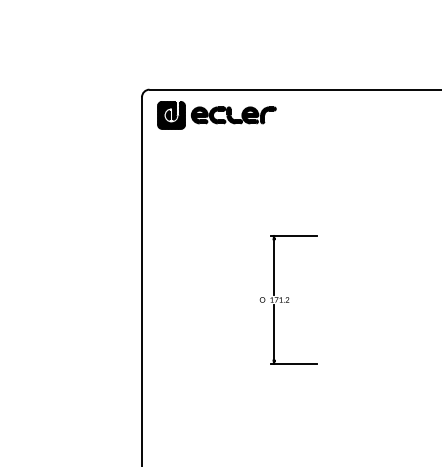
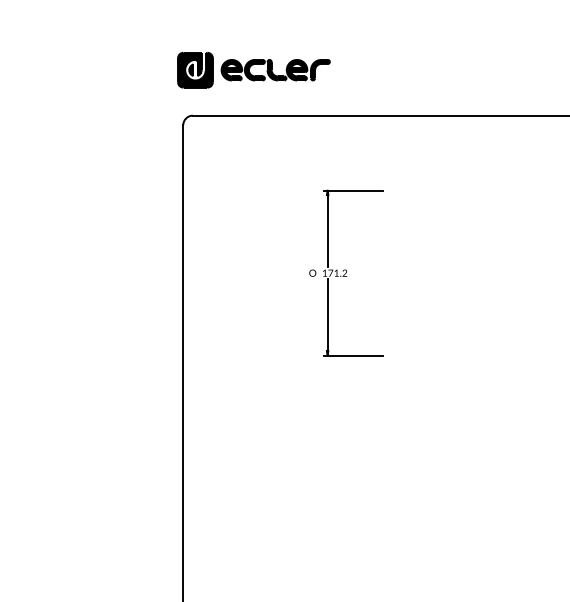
part: (216, 115) -> (253, 70), moved
part: (288, 299) -> (346, 272), moved

